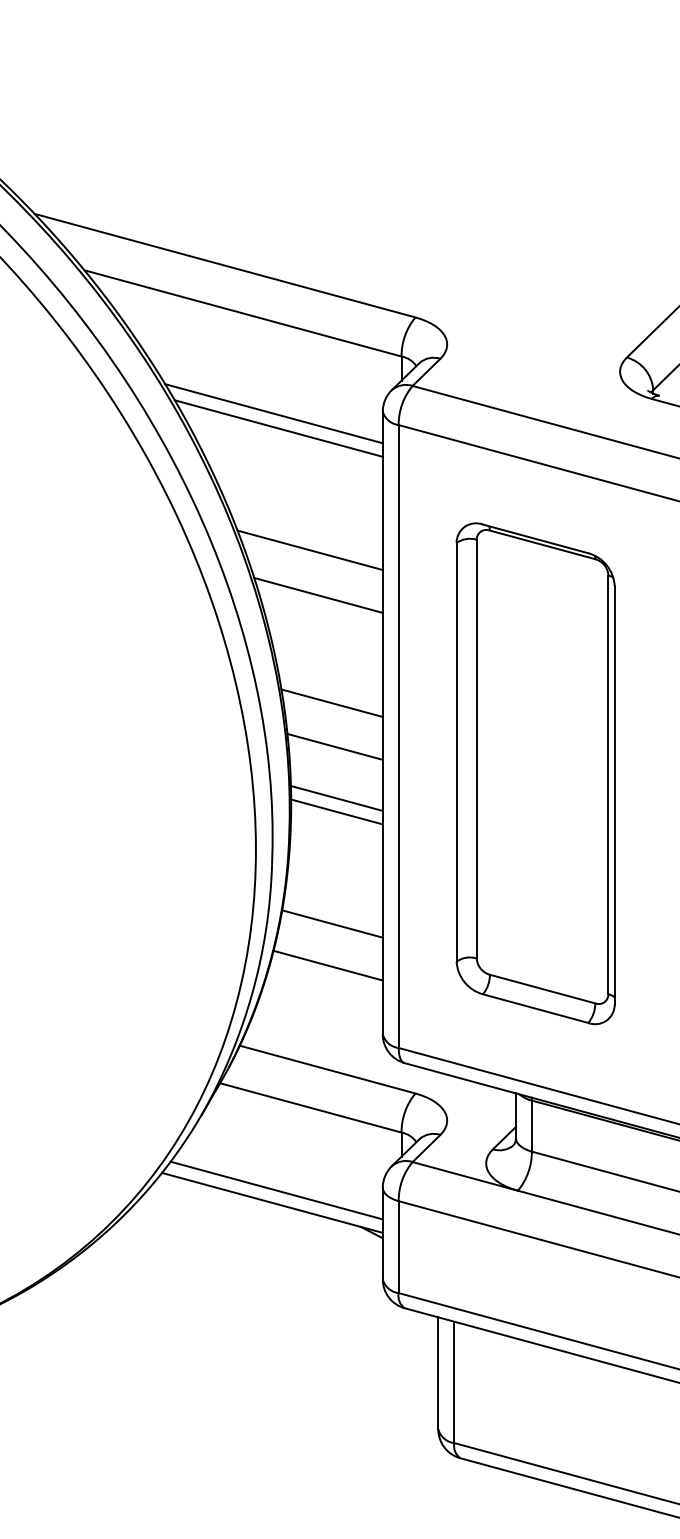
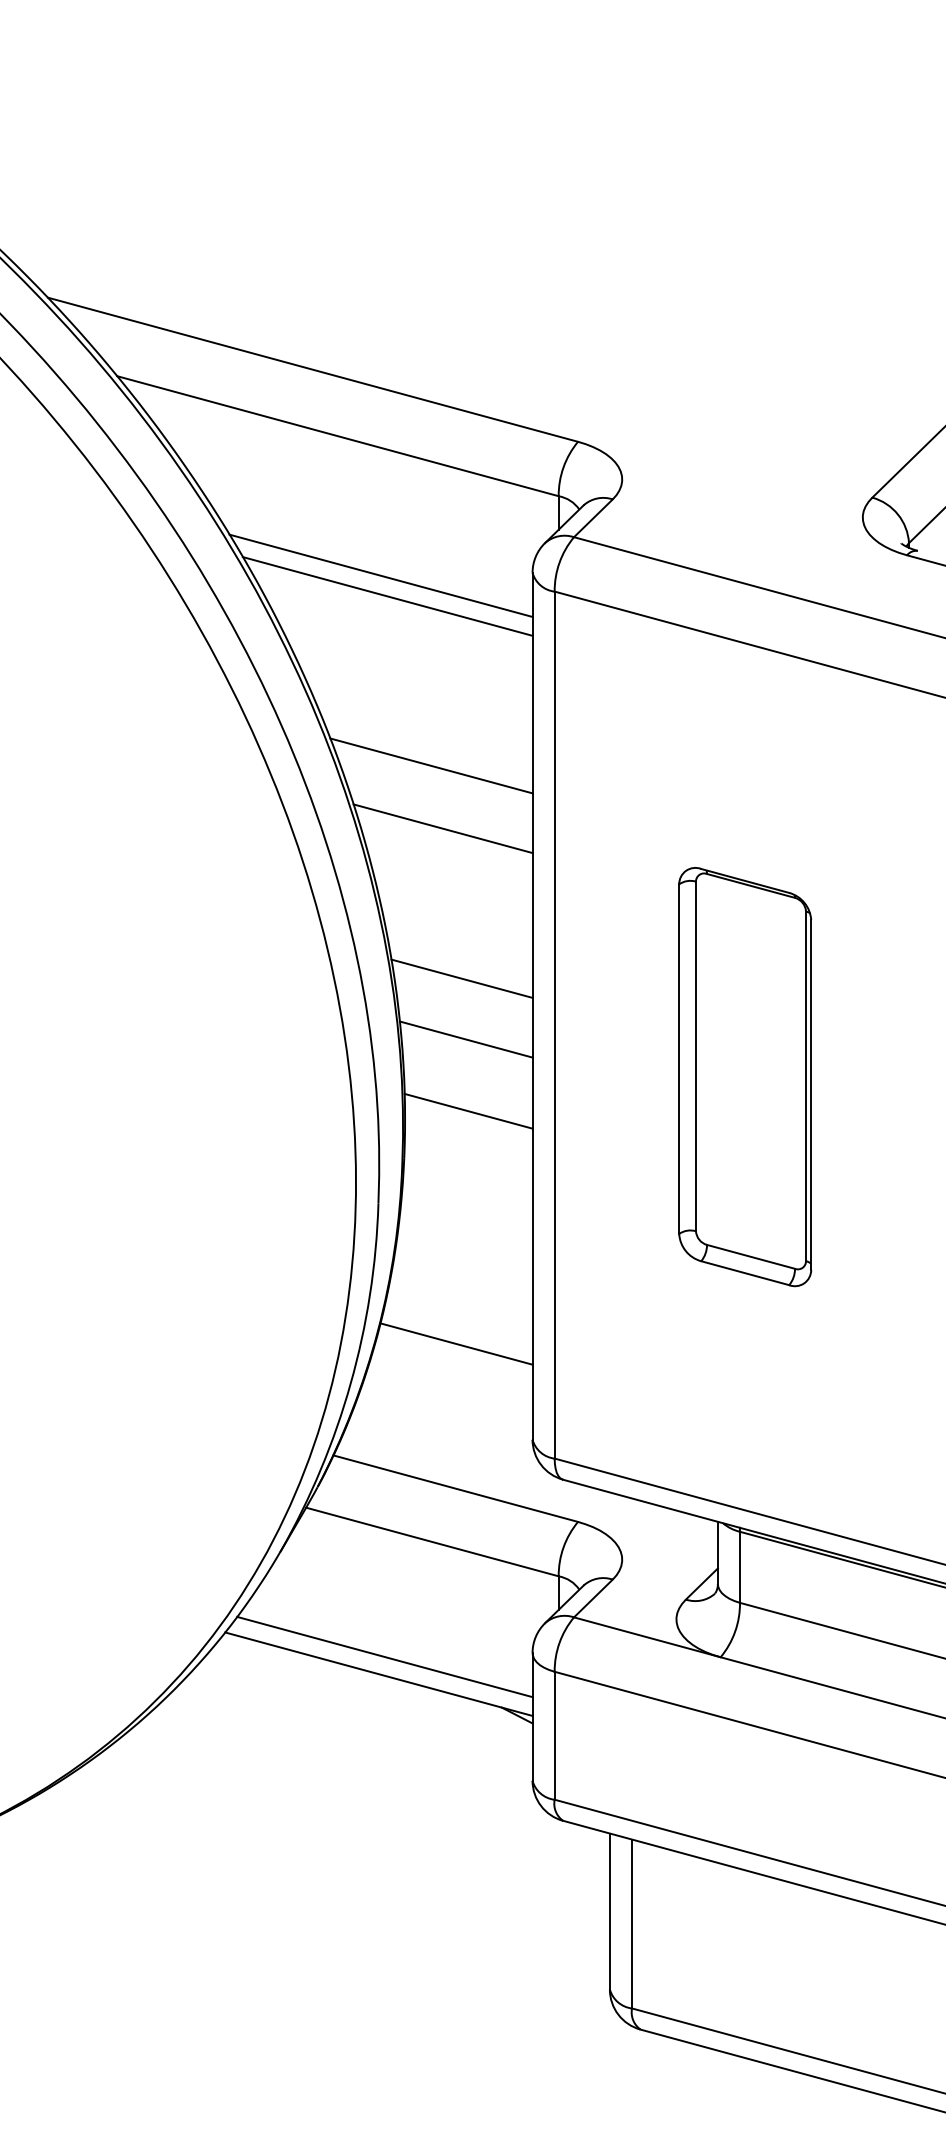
part: (535, 773) -> (745, 1076), size x0.6
line: (336, 811) -> (468, 1129), removed
line: (332, 923) -> (462, 1285), removed

